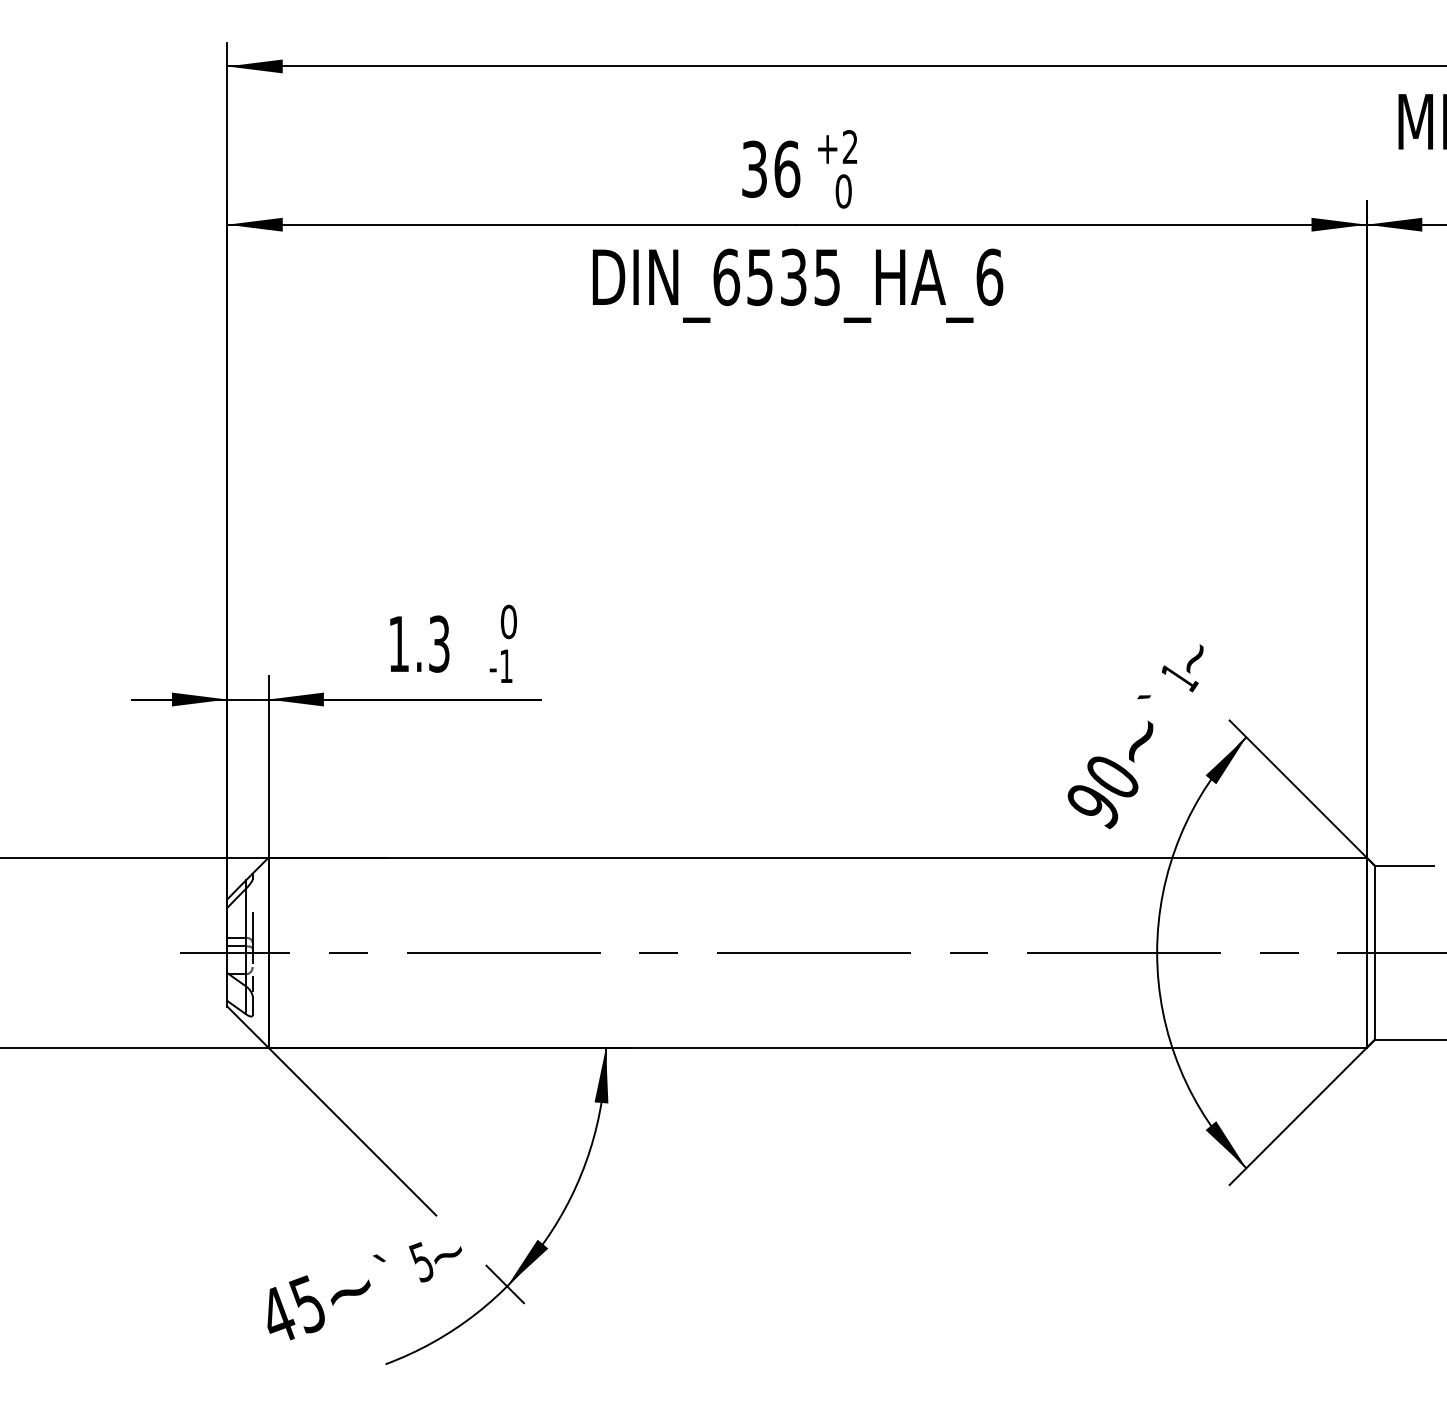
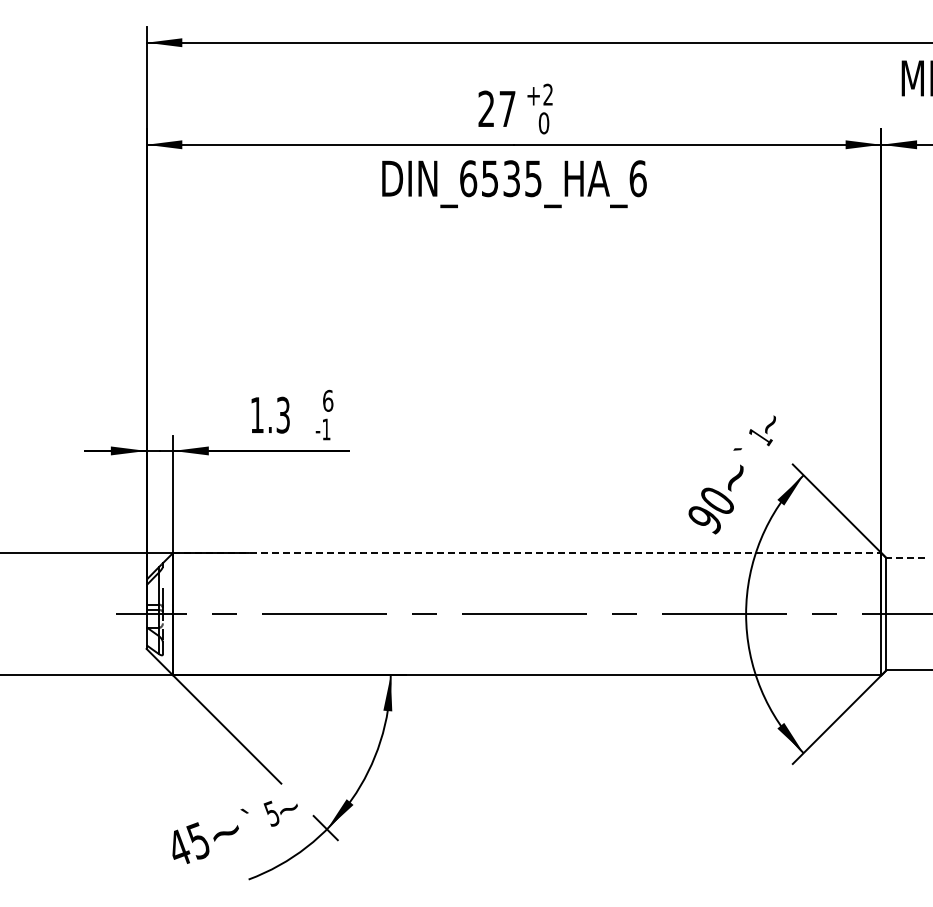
text: (771, 168) -> (497, 108), 36 -> 27
text: (509, 621) -> (328, 400), 0 -> 6
line: (818, 857) -> (527, 552), solid -> dashed
line: (1404, 866) -> (905, 558), solid -> dashed

